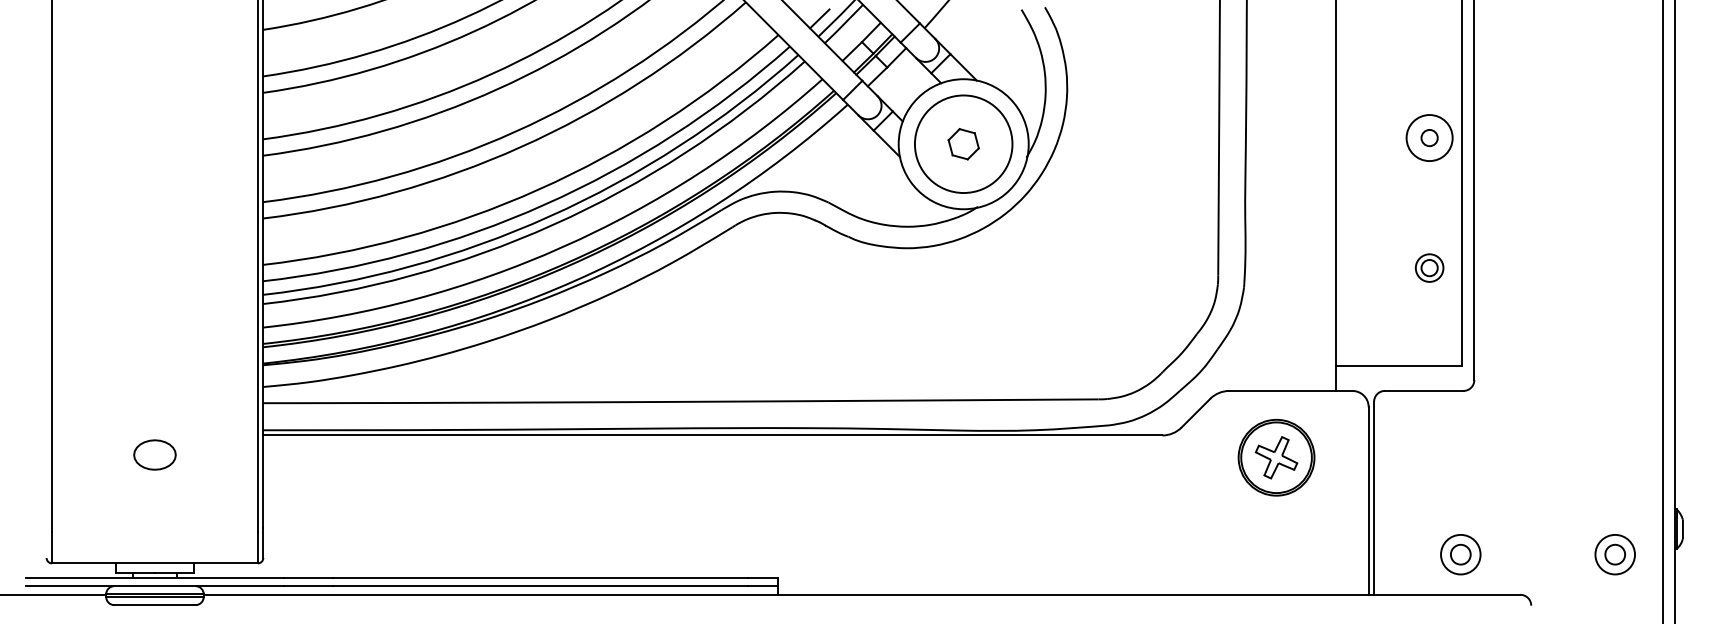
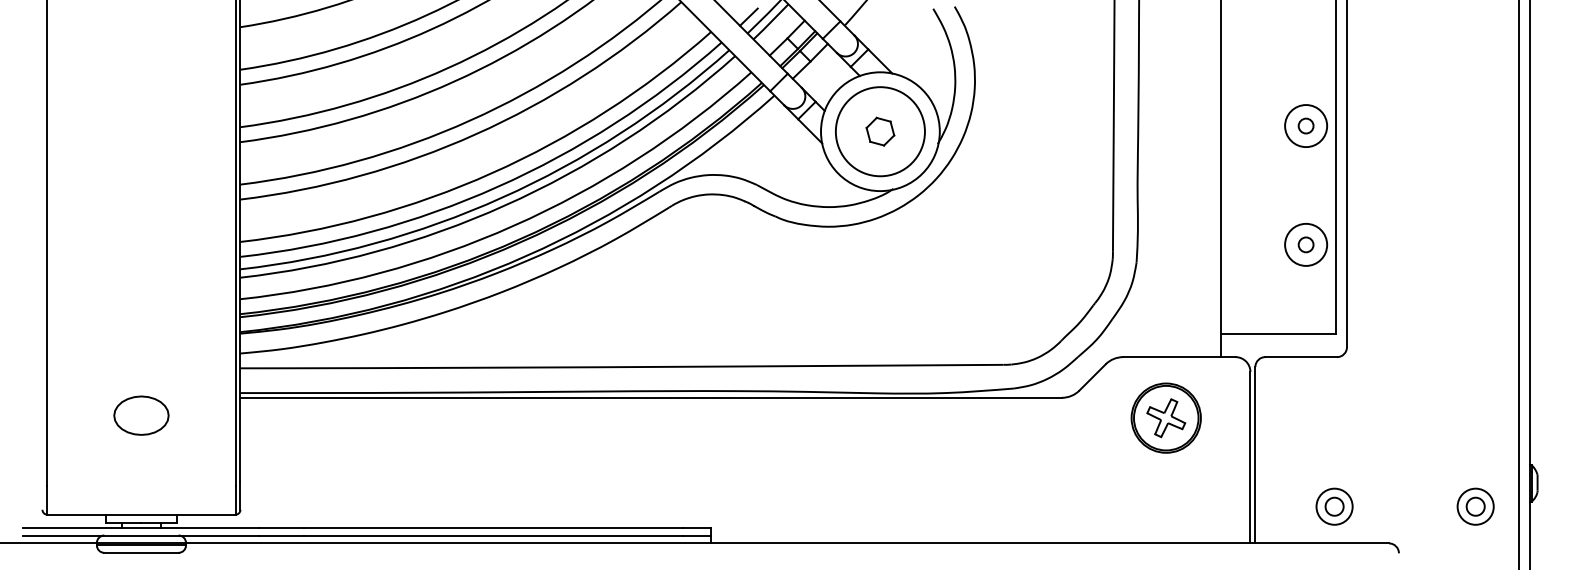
circle: (1429, 268) -> (1305, 245), size x1.67
part: (154, 454) -> (141, 415), size x1.43

